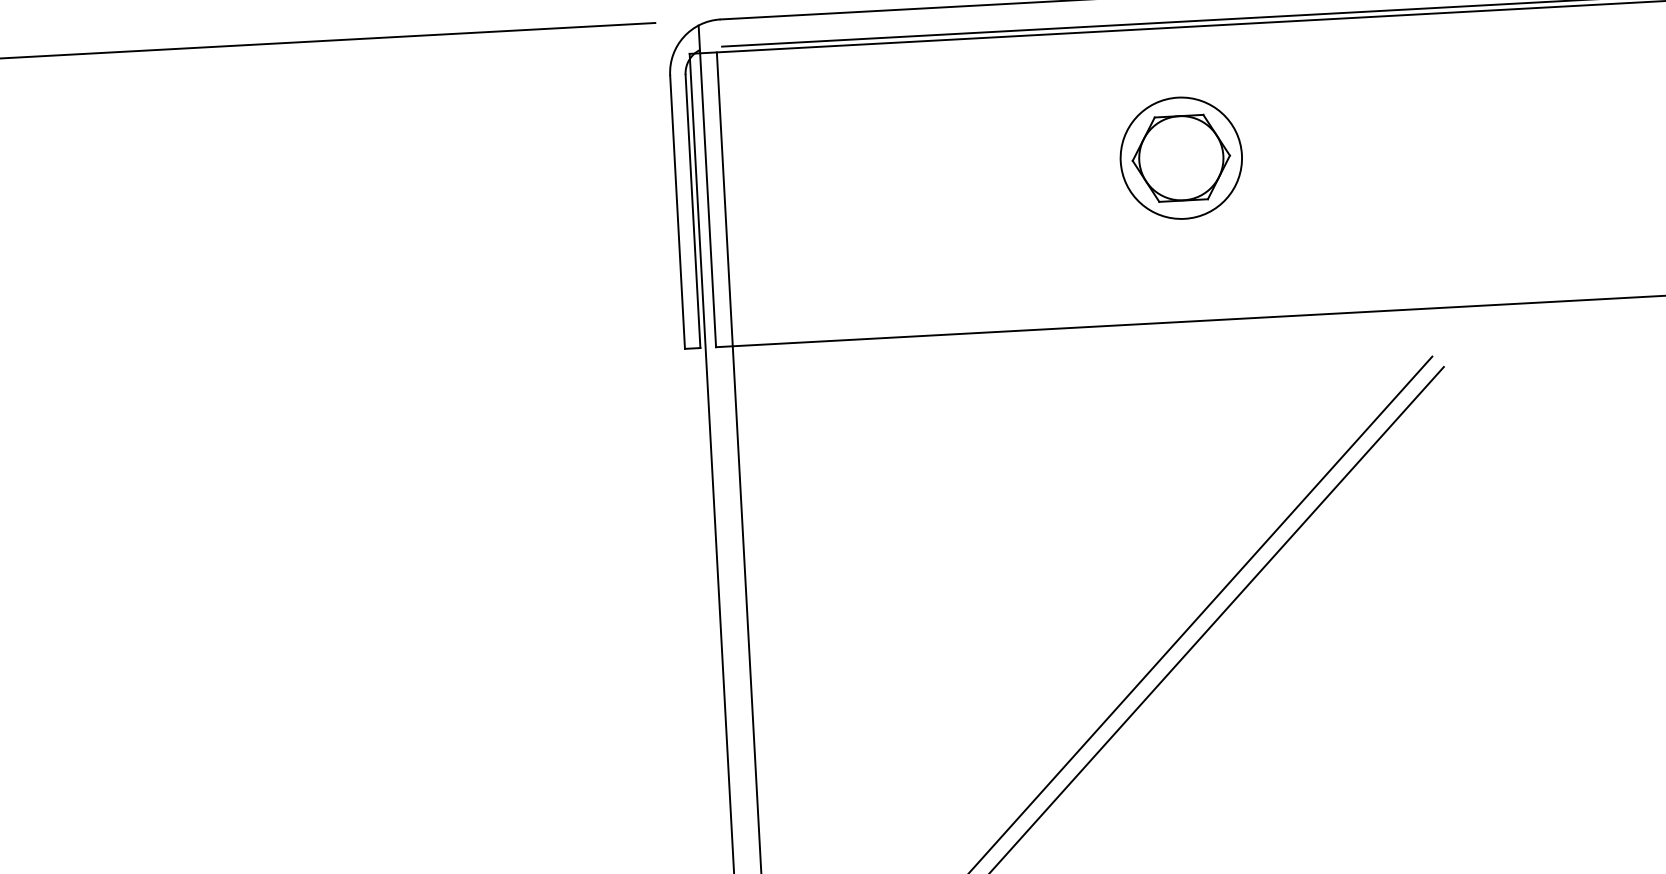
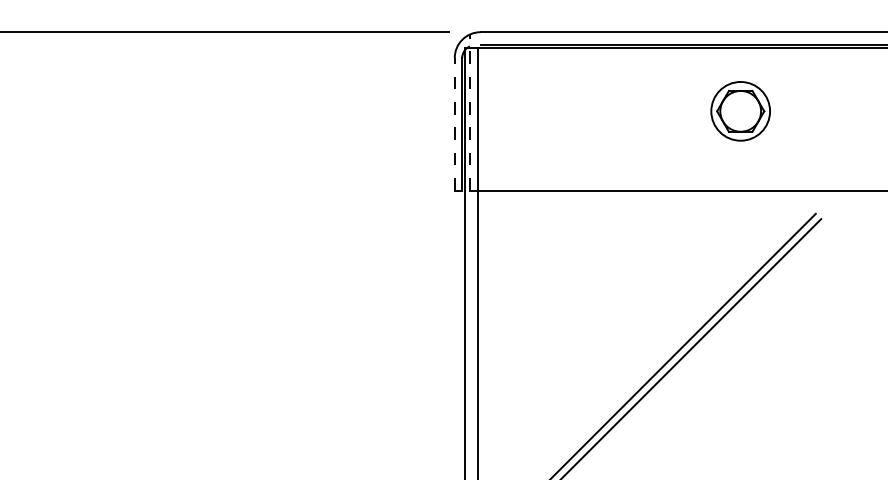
part: (1180, 158) -> (740, 111), moved
line: (706, 186) -> (469, 112), solid -> dashed
line: (676, 210) -> (454, 123), solid -> dashed

